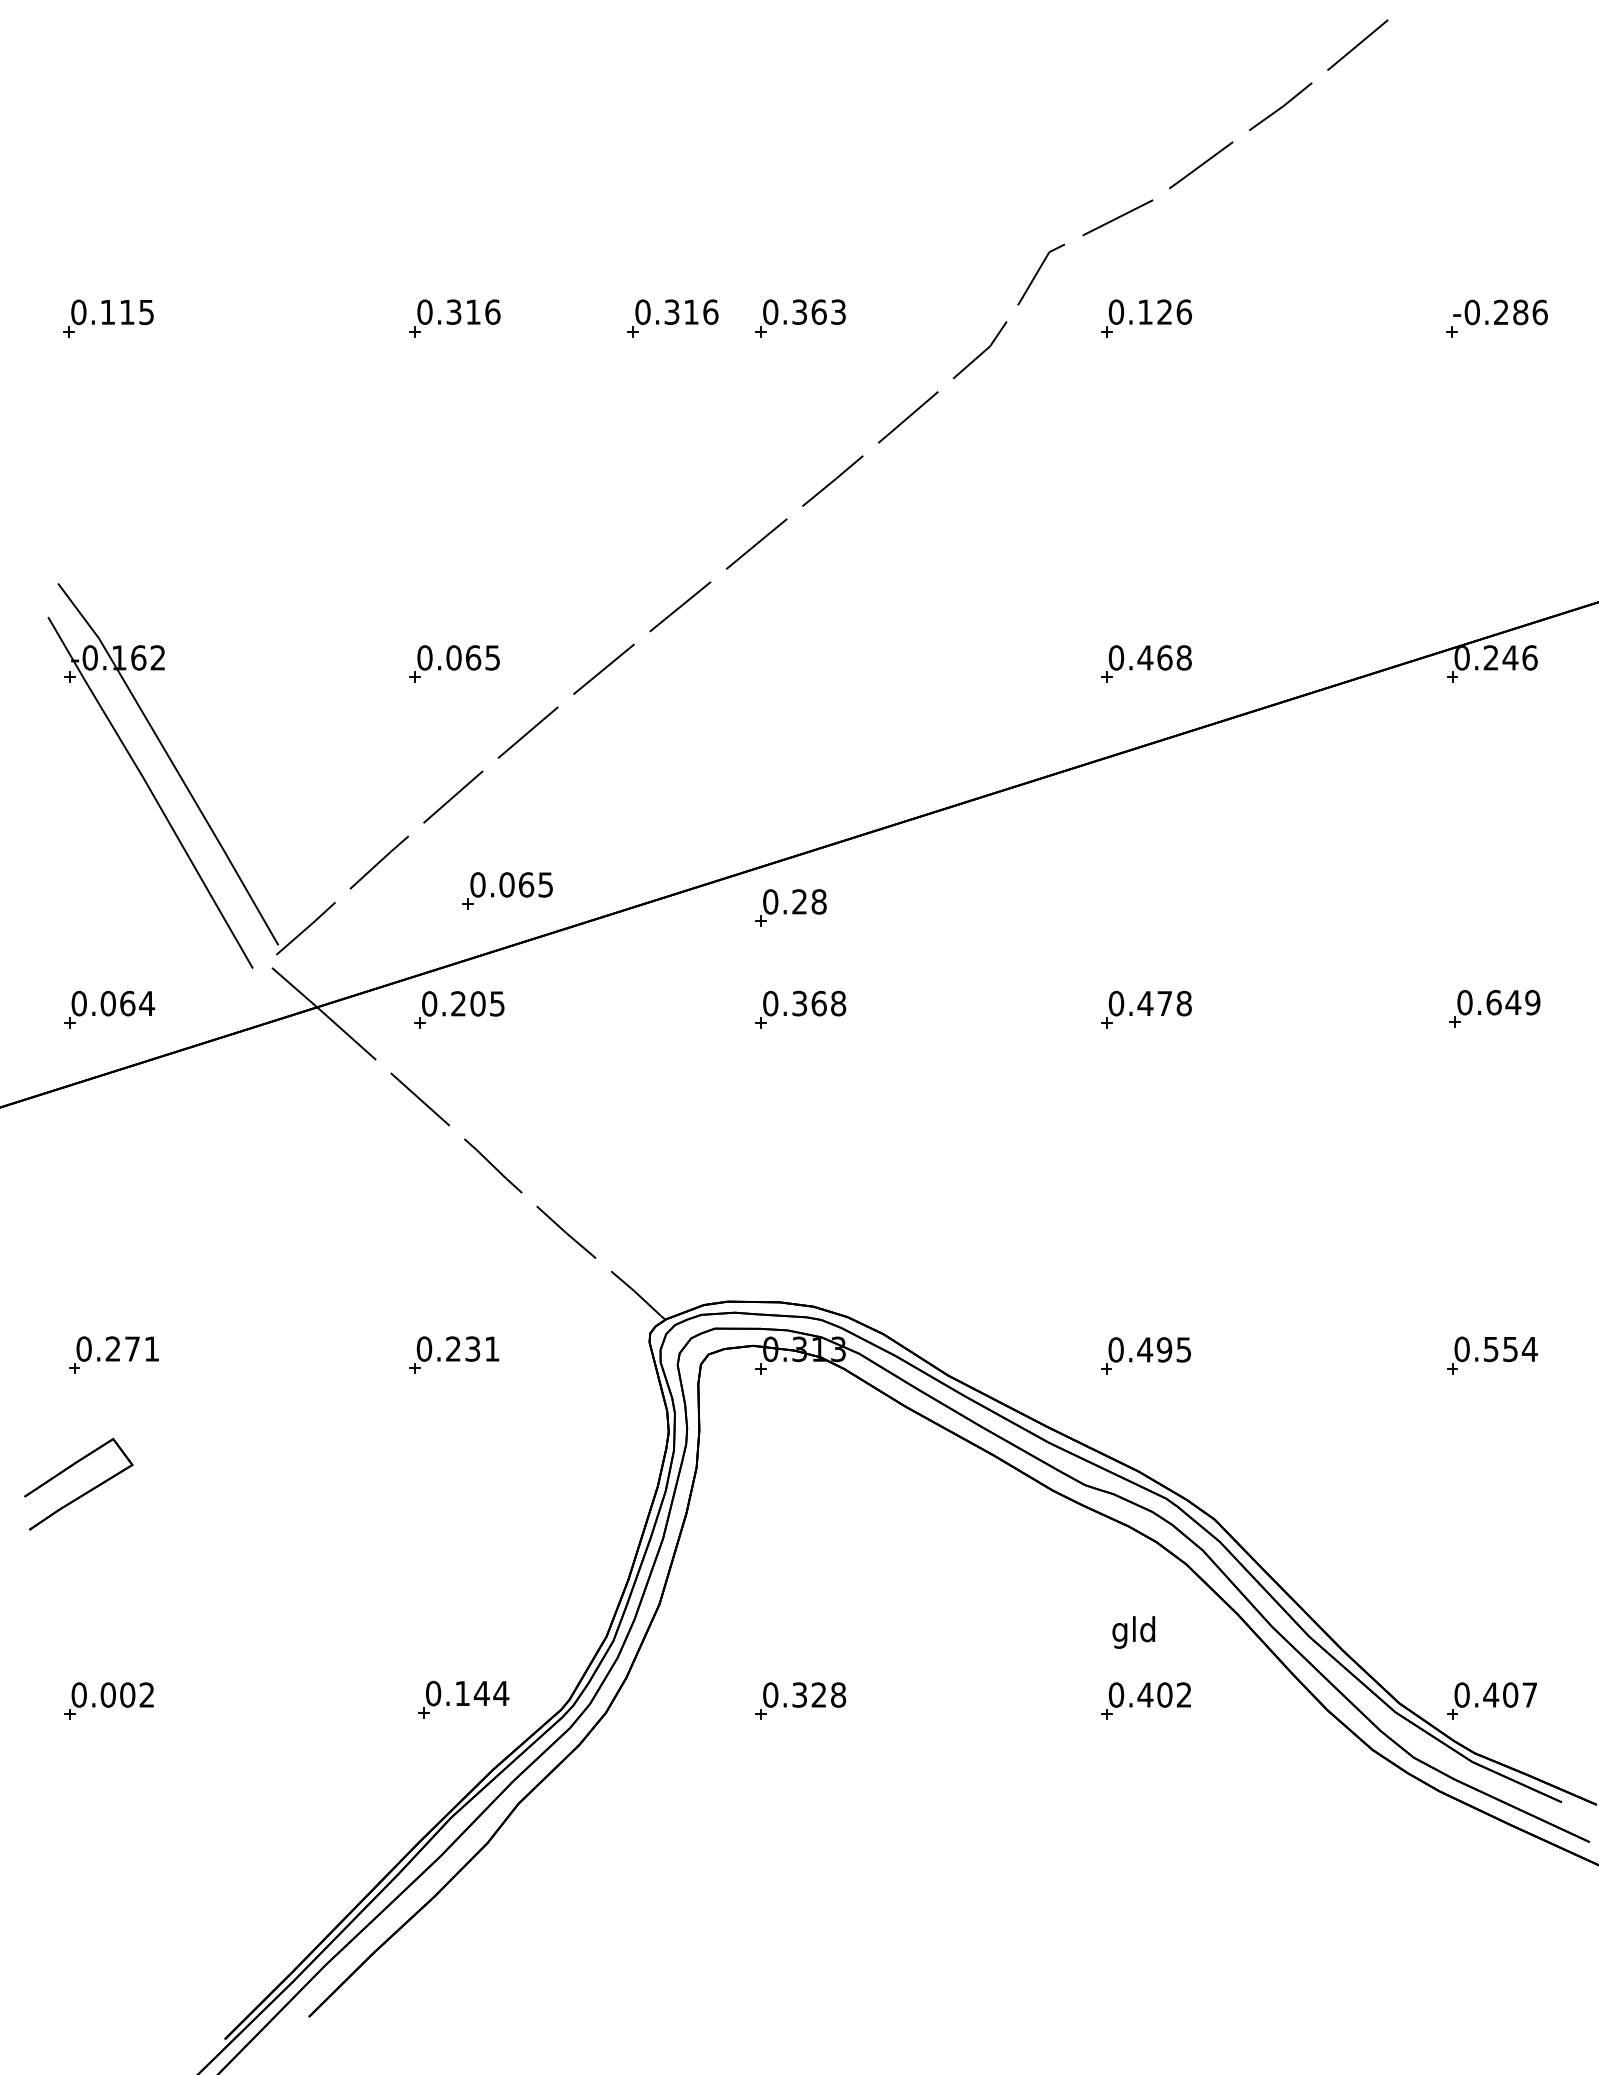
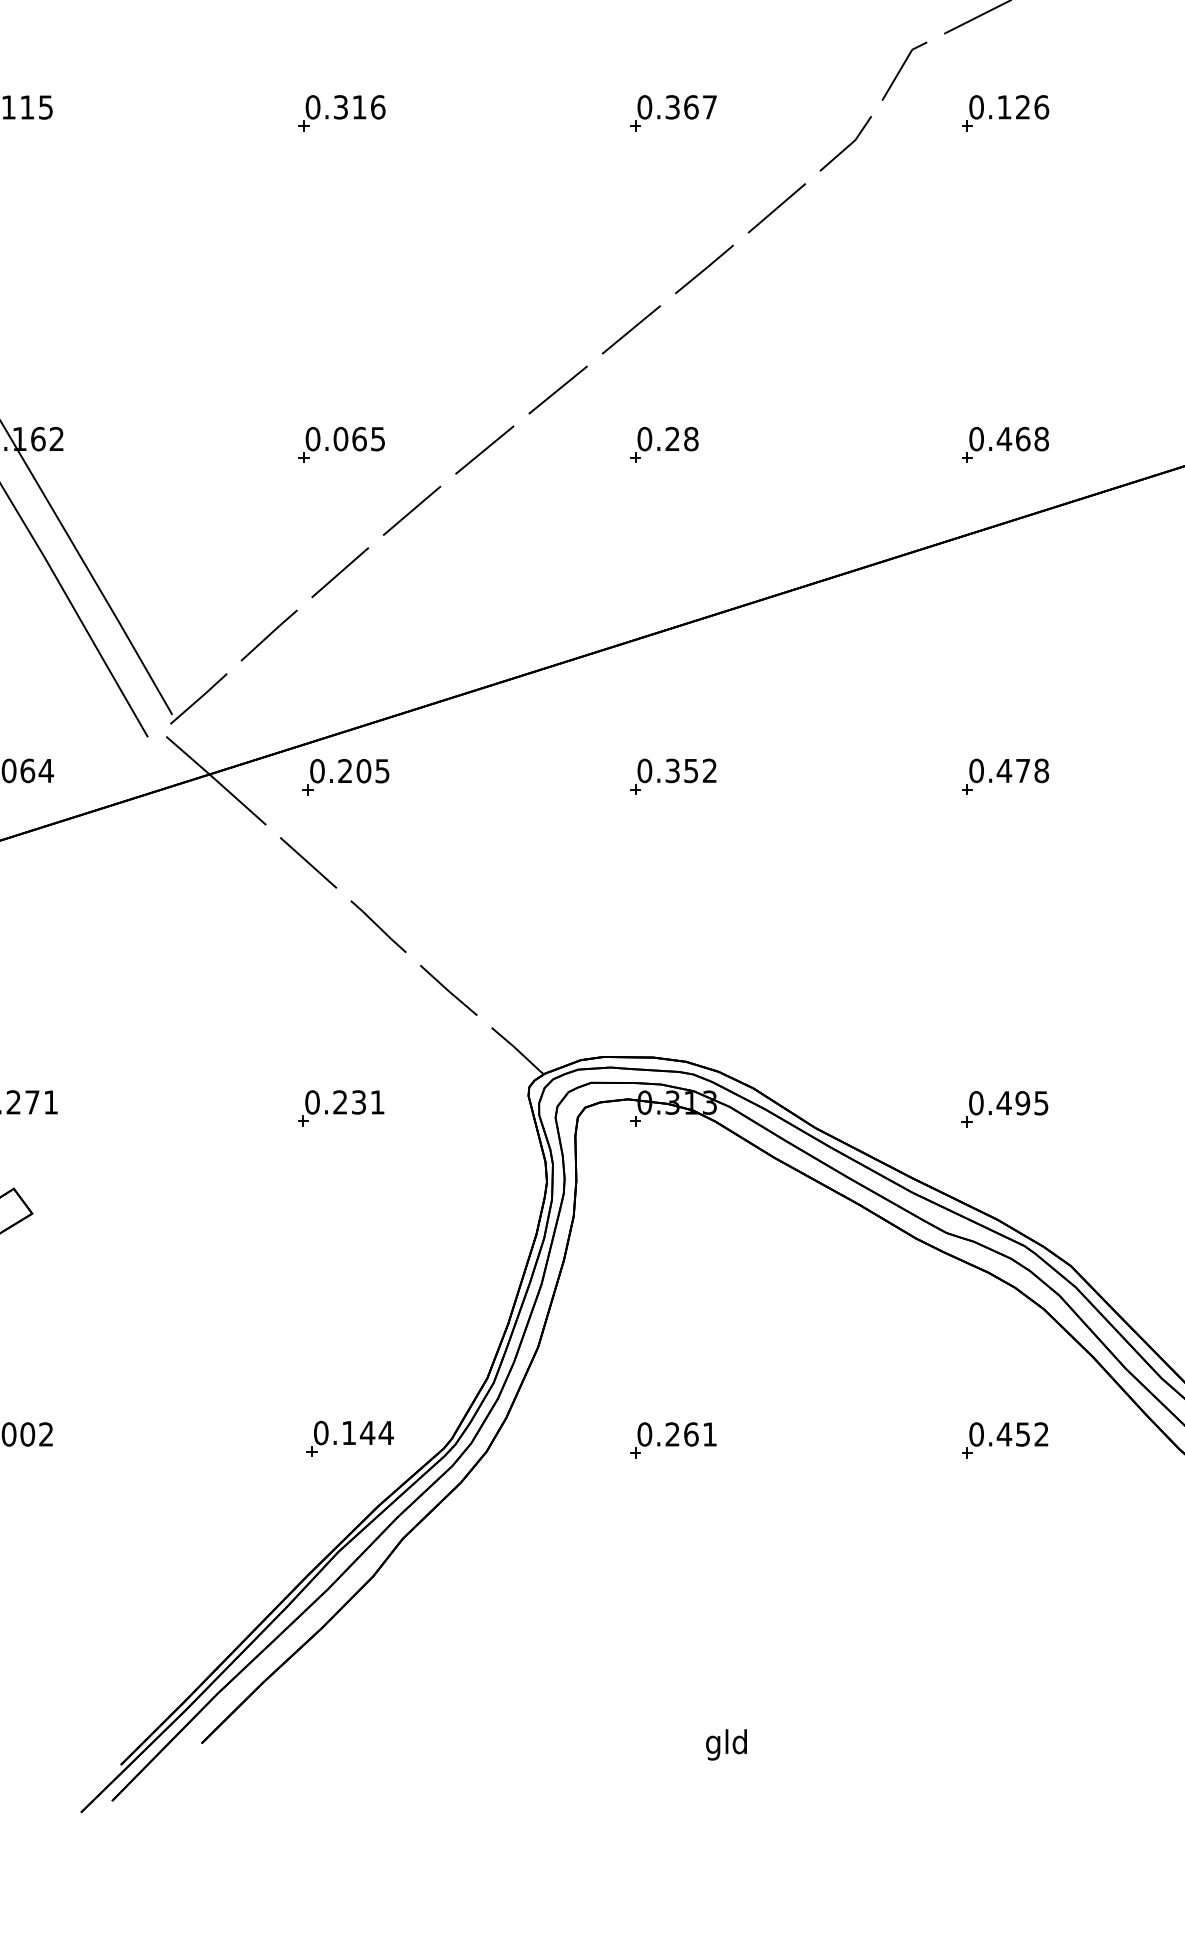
text: (838, 311) -> (709, 106), 0.363 -> 0.367
part: (672, 318) -> (550, 113), removed
part: (507, 890) -> (392, 662), removed
part: (790, 907) -> (663, 444), moved
text: (828, 1003) -> (700, 770), 0.368 -> 0.352
text: (1133, 1632) -> (726, 1744), moved
text: (819, 1694) -> (691, 1433), 0.328 -> 0.261
text: (1164, 1694) -> (1022, 1433), 0.402 -> 0.452

